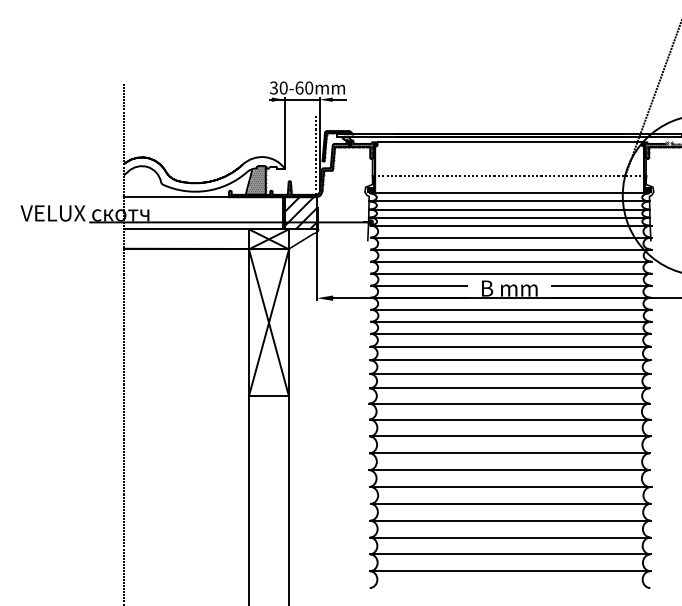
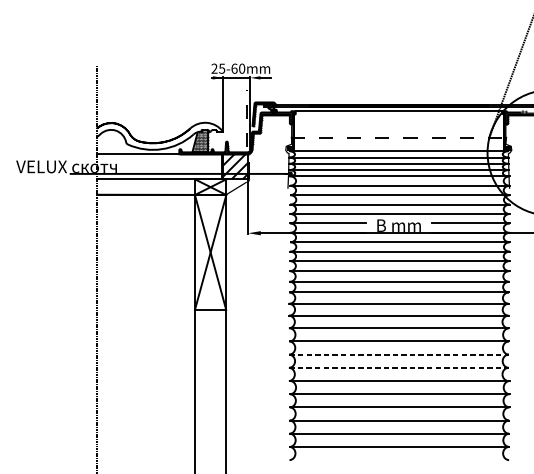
text: (278, 87) -> (218, 68), 30-60mm -> 25-60mm
line: (510, 453) -> (399, 354), solid -> dashed
line: (510, 470) -> (399, 368), solid -> dashed

